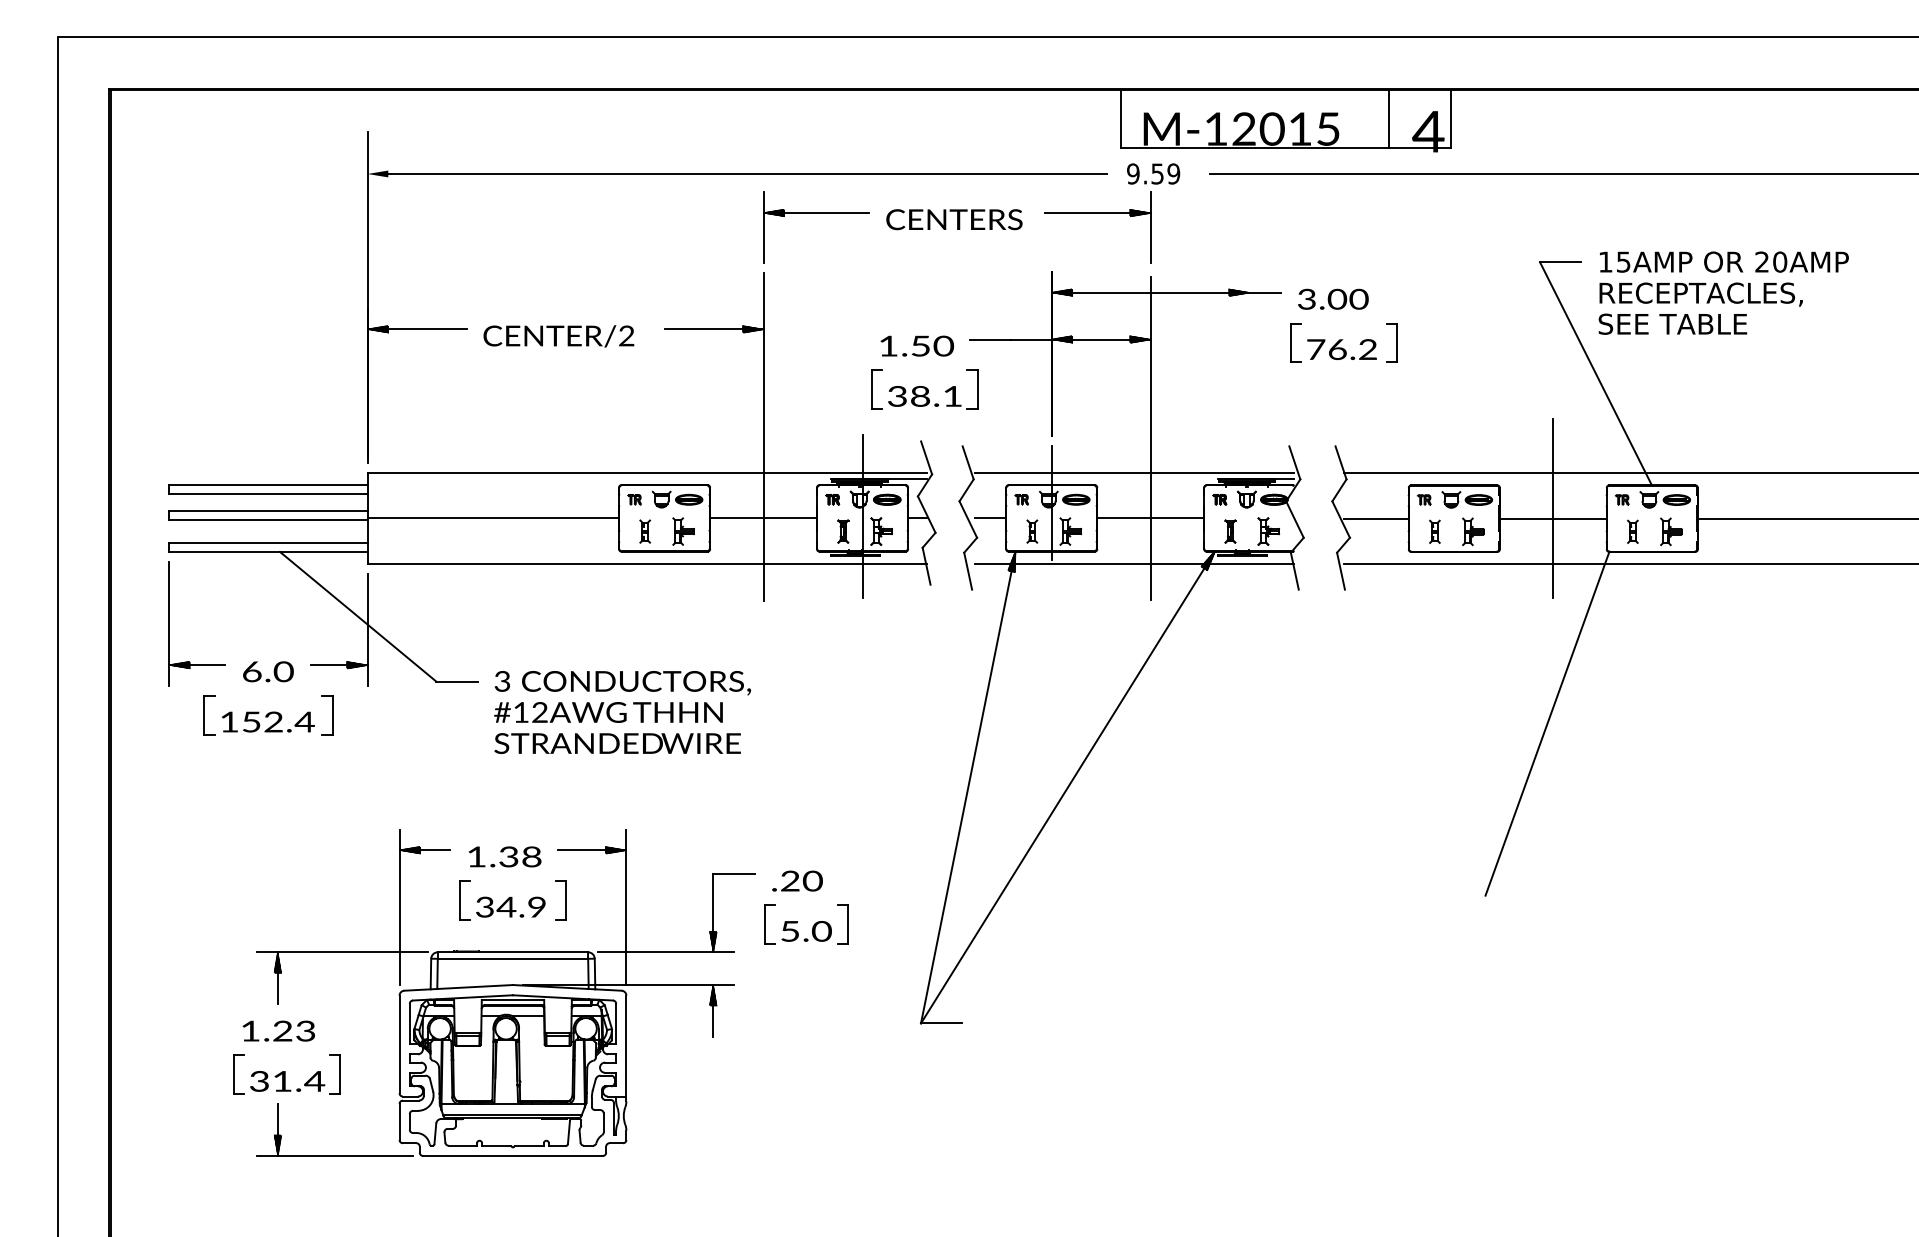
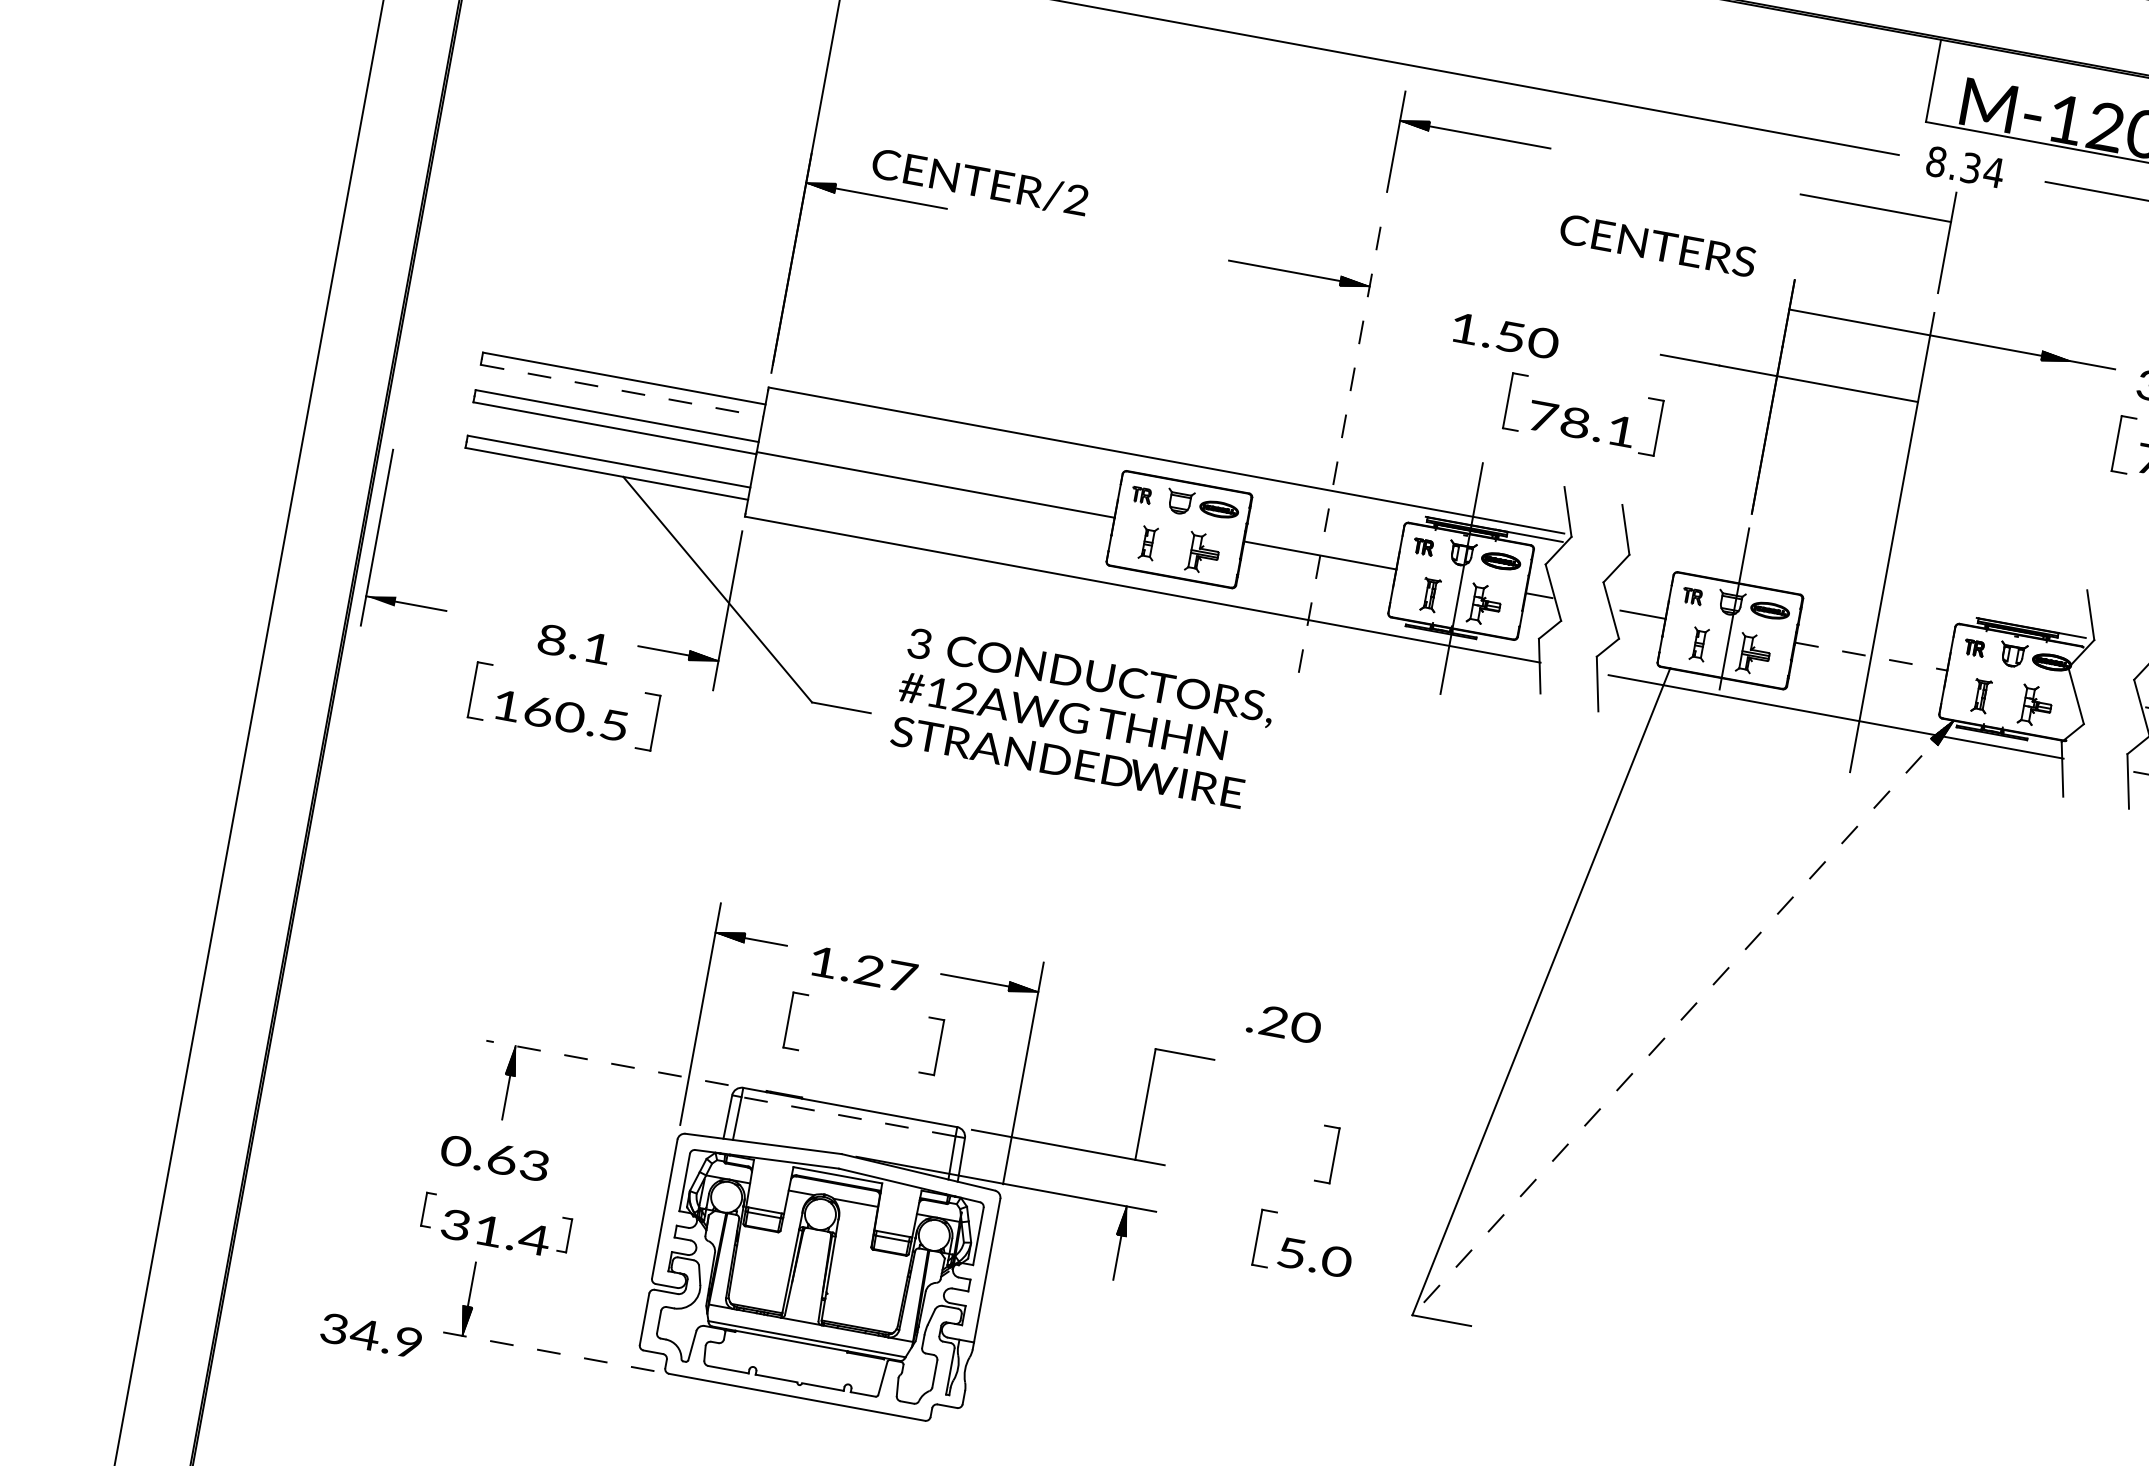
text: (1153, 173) -> (1965, 166), 9.59 -> 8.34
hatch: (1140, 212) -> (1936, 218), removed
text: (954, 219) -> (1658, 245), moved
hatch: (1061, 292) -> (1803, 311), removed
text: (558, 336) -> (979, 182), moved
hatch: (1061, 339) -> (1790, 378), removed
hatch: (1140, 339) -> (1903, 399), removed
text: (917, 345) -> (1506, 335), moved
text: (897, 396) -> (1542, 416), 38.1 -> 78.1
line: (763, 437) -> (1341, 440), solid -> dashed
line: (1134, 473) -> (1859, 588), removed
line: (268, 493) -> (622, 390), solid -> dashed
line: (1151, 518) -> (1872, 656), solid -> dashed
hatch: (1011, 561) -> (1661, 681), removed
part: (169, 623) -> (377, 537), moved
text: (267, 671) -> (574, 643), 6.0 -> 8.1
text: (622, 712) -> (1082, 719), moved
text: (278, 721) -> (576, 717), 152.4 -> 160.5
line: (1067, 787) -> (1682, 1017), solid -> dashed
text: (520, 856) -> (885, 973), 1.38 -> 1.27
text: (797, 880) -> (1284, 1022), moved
text: (510, 906) -> (370, 1334), moved
part: (797, 924) -> (1303, 1245), moved
hatch: (712, 941) -> (1137, 1144), removed
line: (341, 952) -> (606, 1063), solid -> dashed
line: (512, 958) -> (847, 1116), solid -> dashed
text: (266, 1030) -> (479, 1154), 1.23 -> 0.63
part: (238, 1074) -> (427, 1209), size x0.6
part: (334, 1074) -> (564, 1234), size x0.6
line: (335, 1155) -> (544, 1350), solid -> dashed

